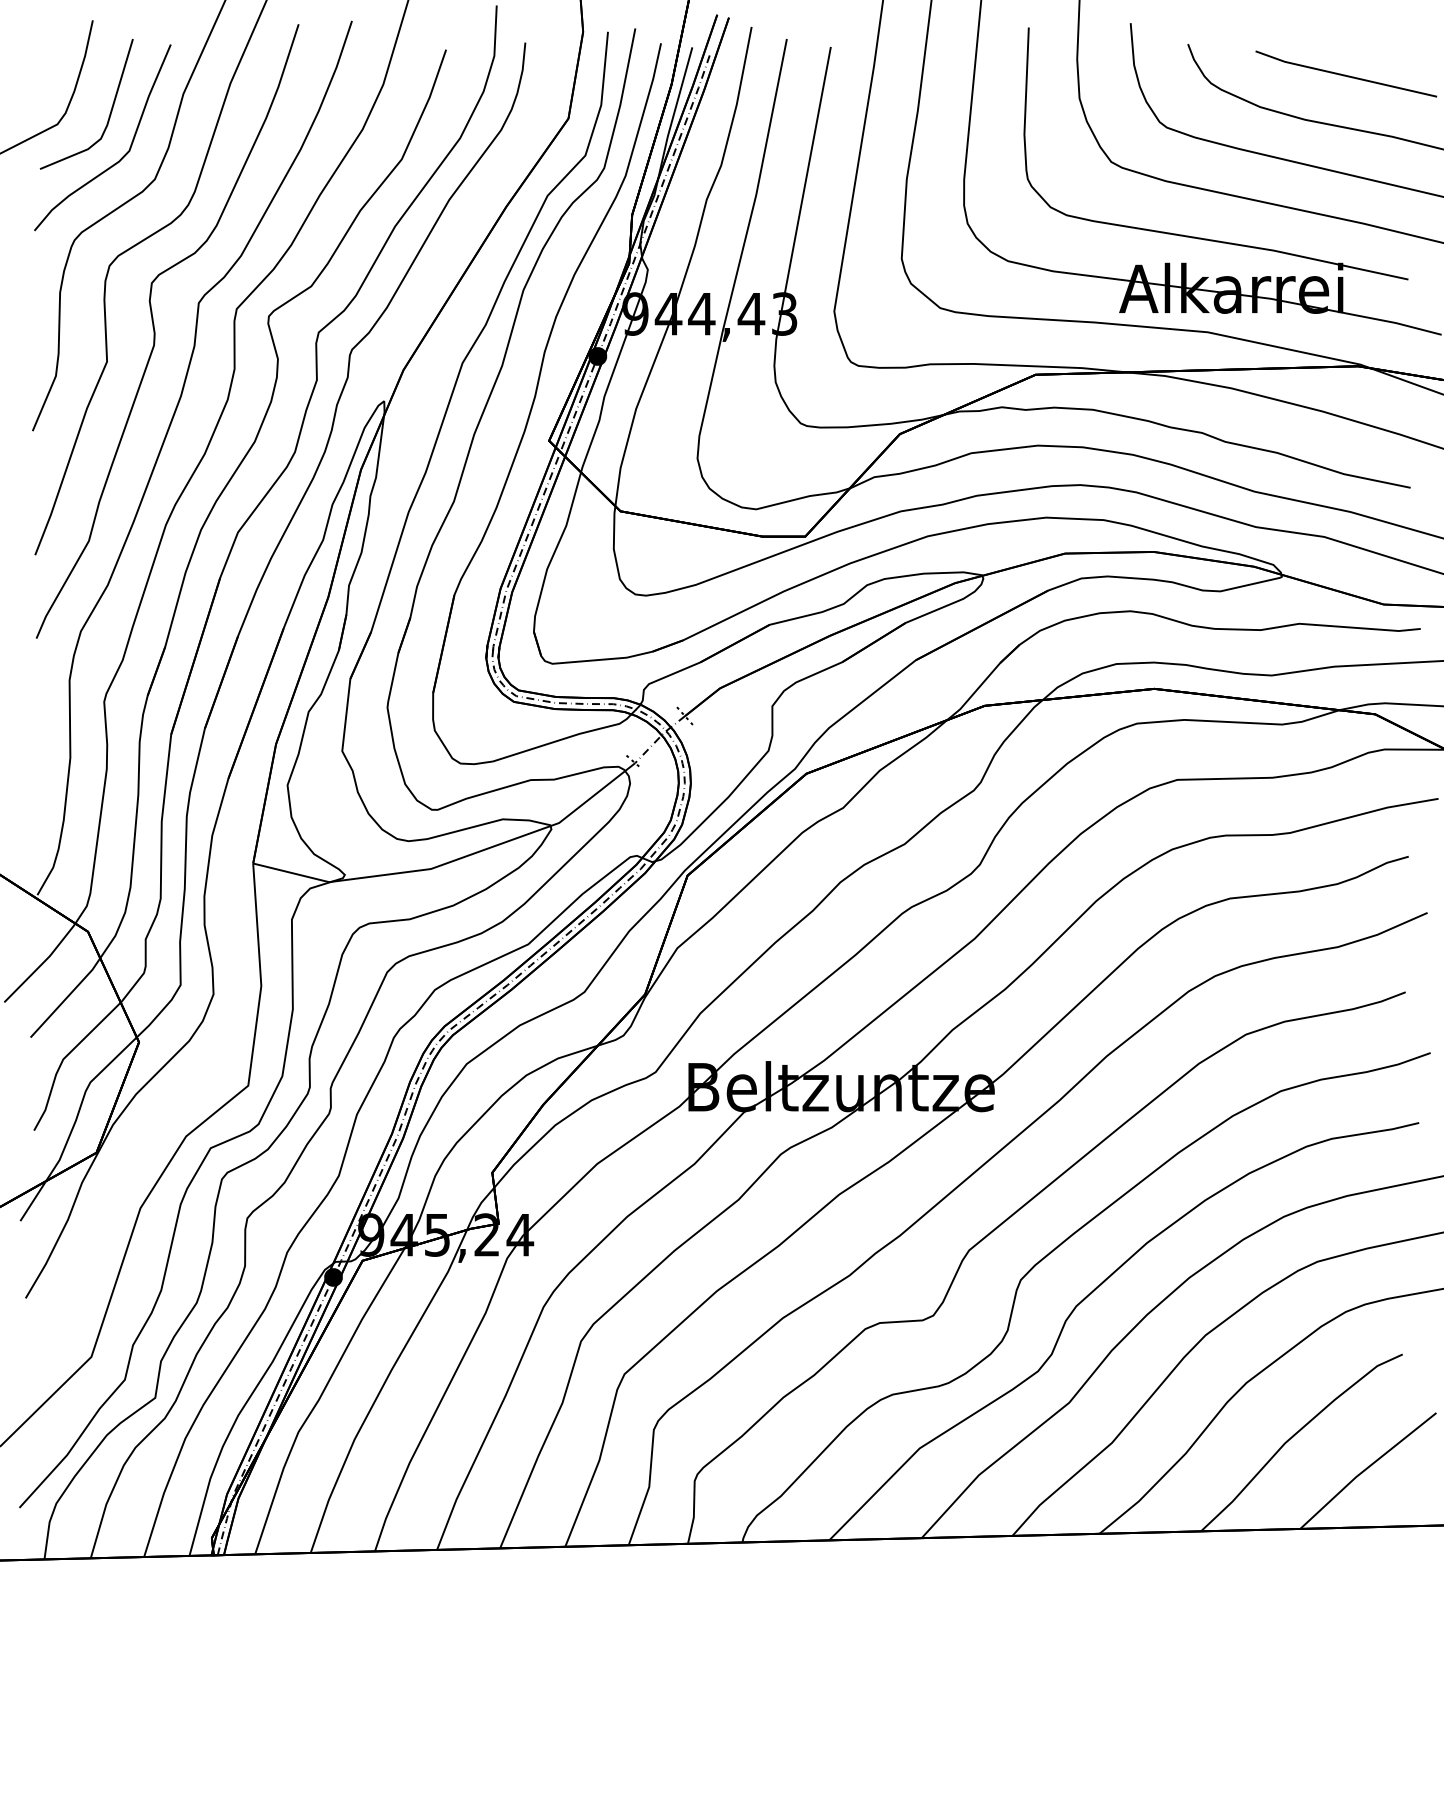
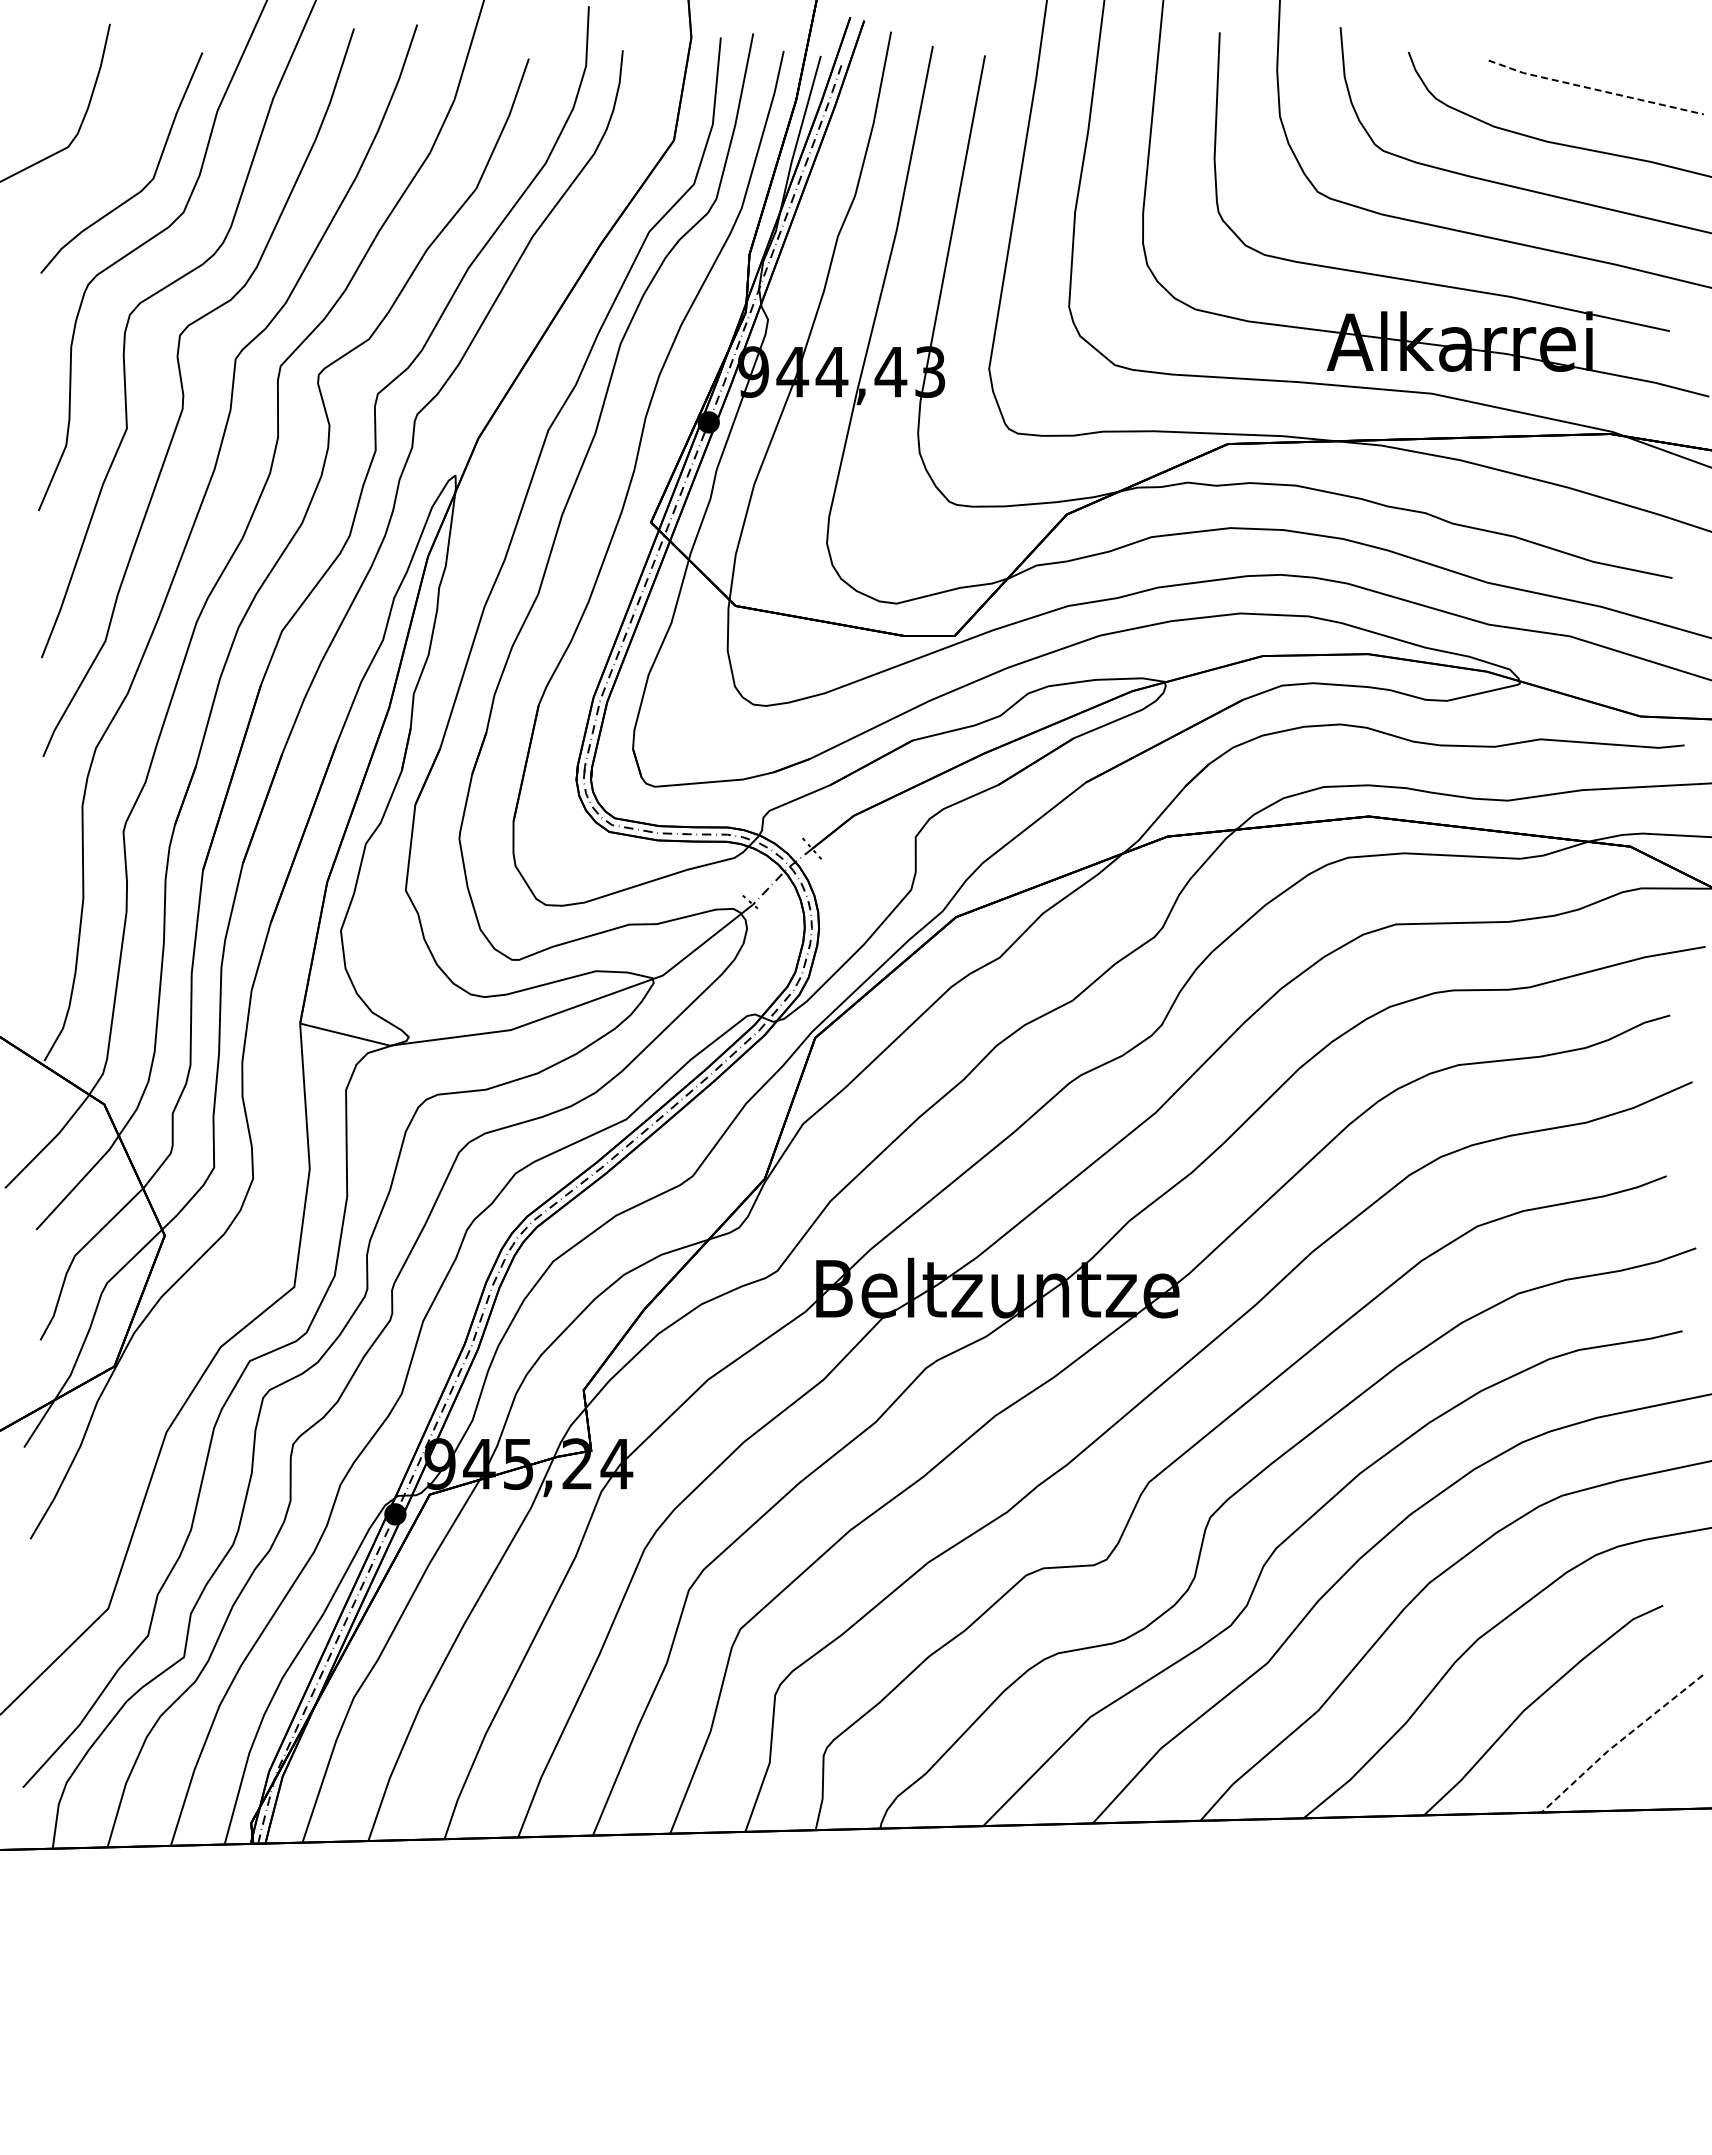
line: (1345, 75) -> (1595, 89), solid -> dashed
line: (110, 111) -> (130, 132), removed
line: (1365, 1469) -> (1618, 1742), solid -> dashed

